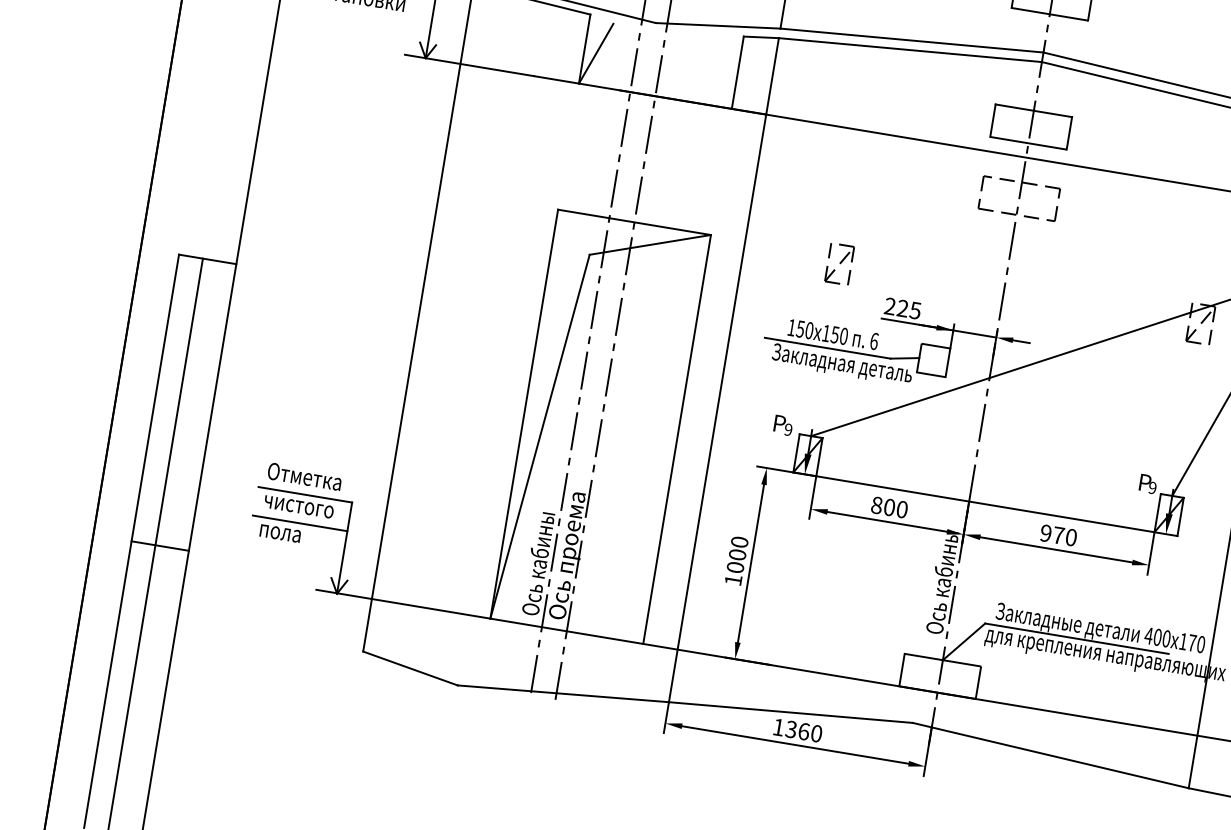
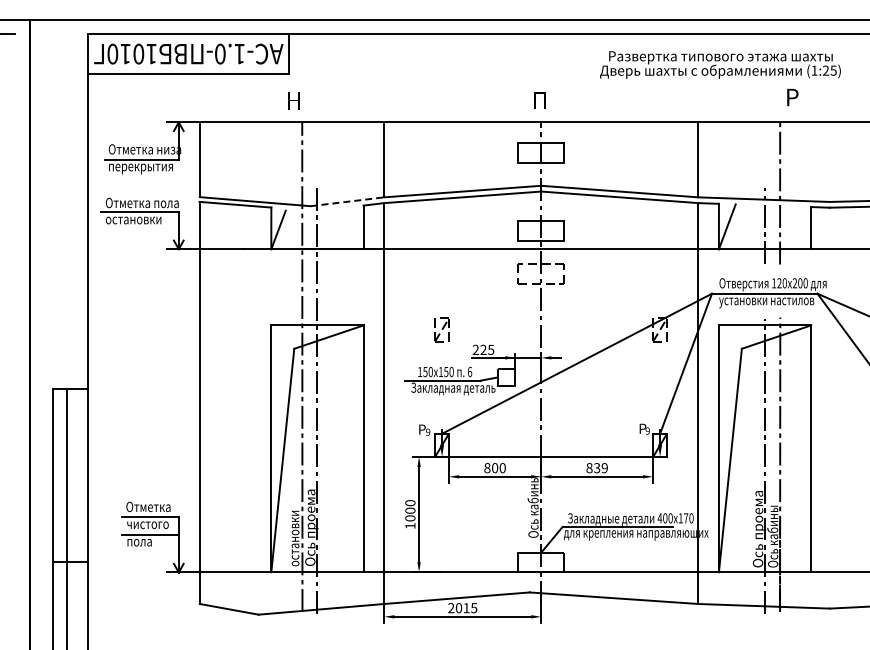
line: (718, 25) -> (347, 201), solid -> dashed
text: (1057, 535) -> (596, 468), 970 -> 839
text: (537, 563) -> (293, 535), Ось кабины -> остановки
text: (797, 731) -> (462, 608), 1360 -> 2015

